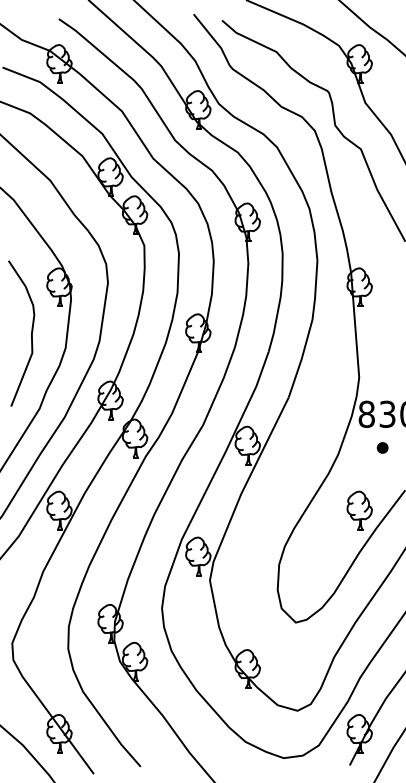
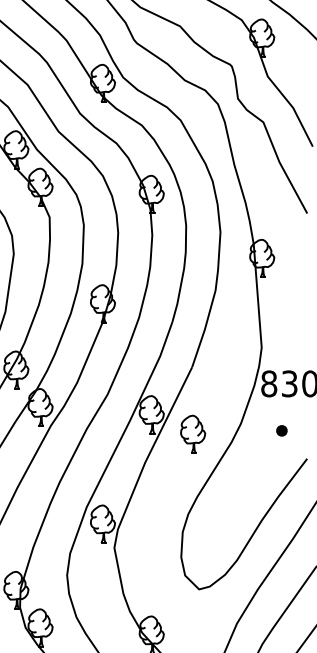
part: (382, 447) -> (281, 430), moved
part: (359, 510) -> (192, 434), moved

